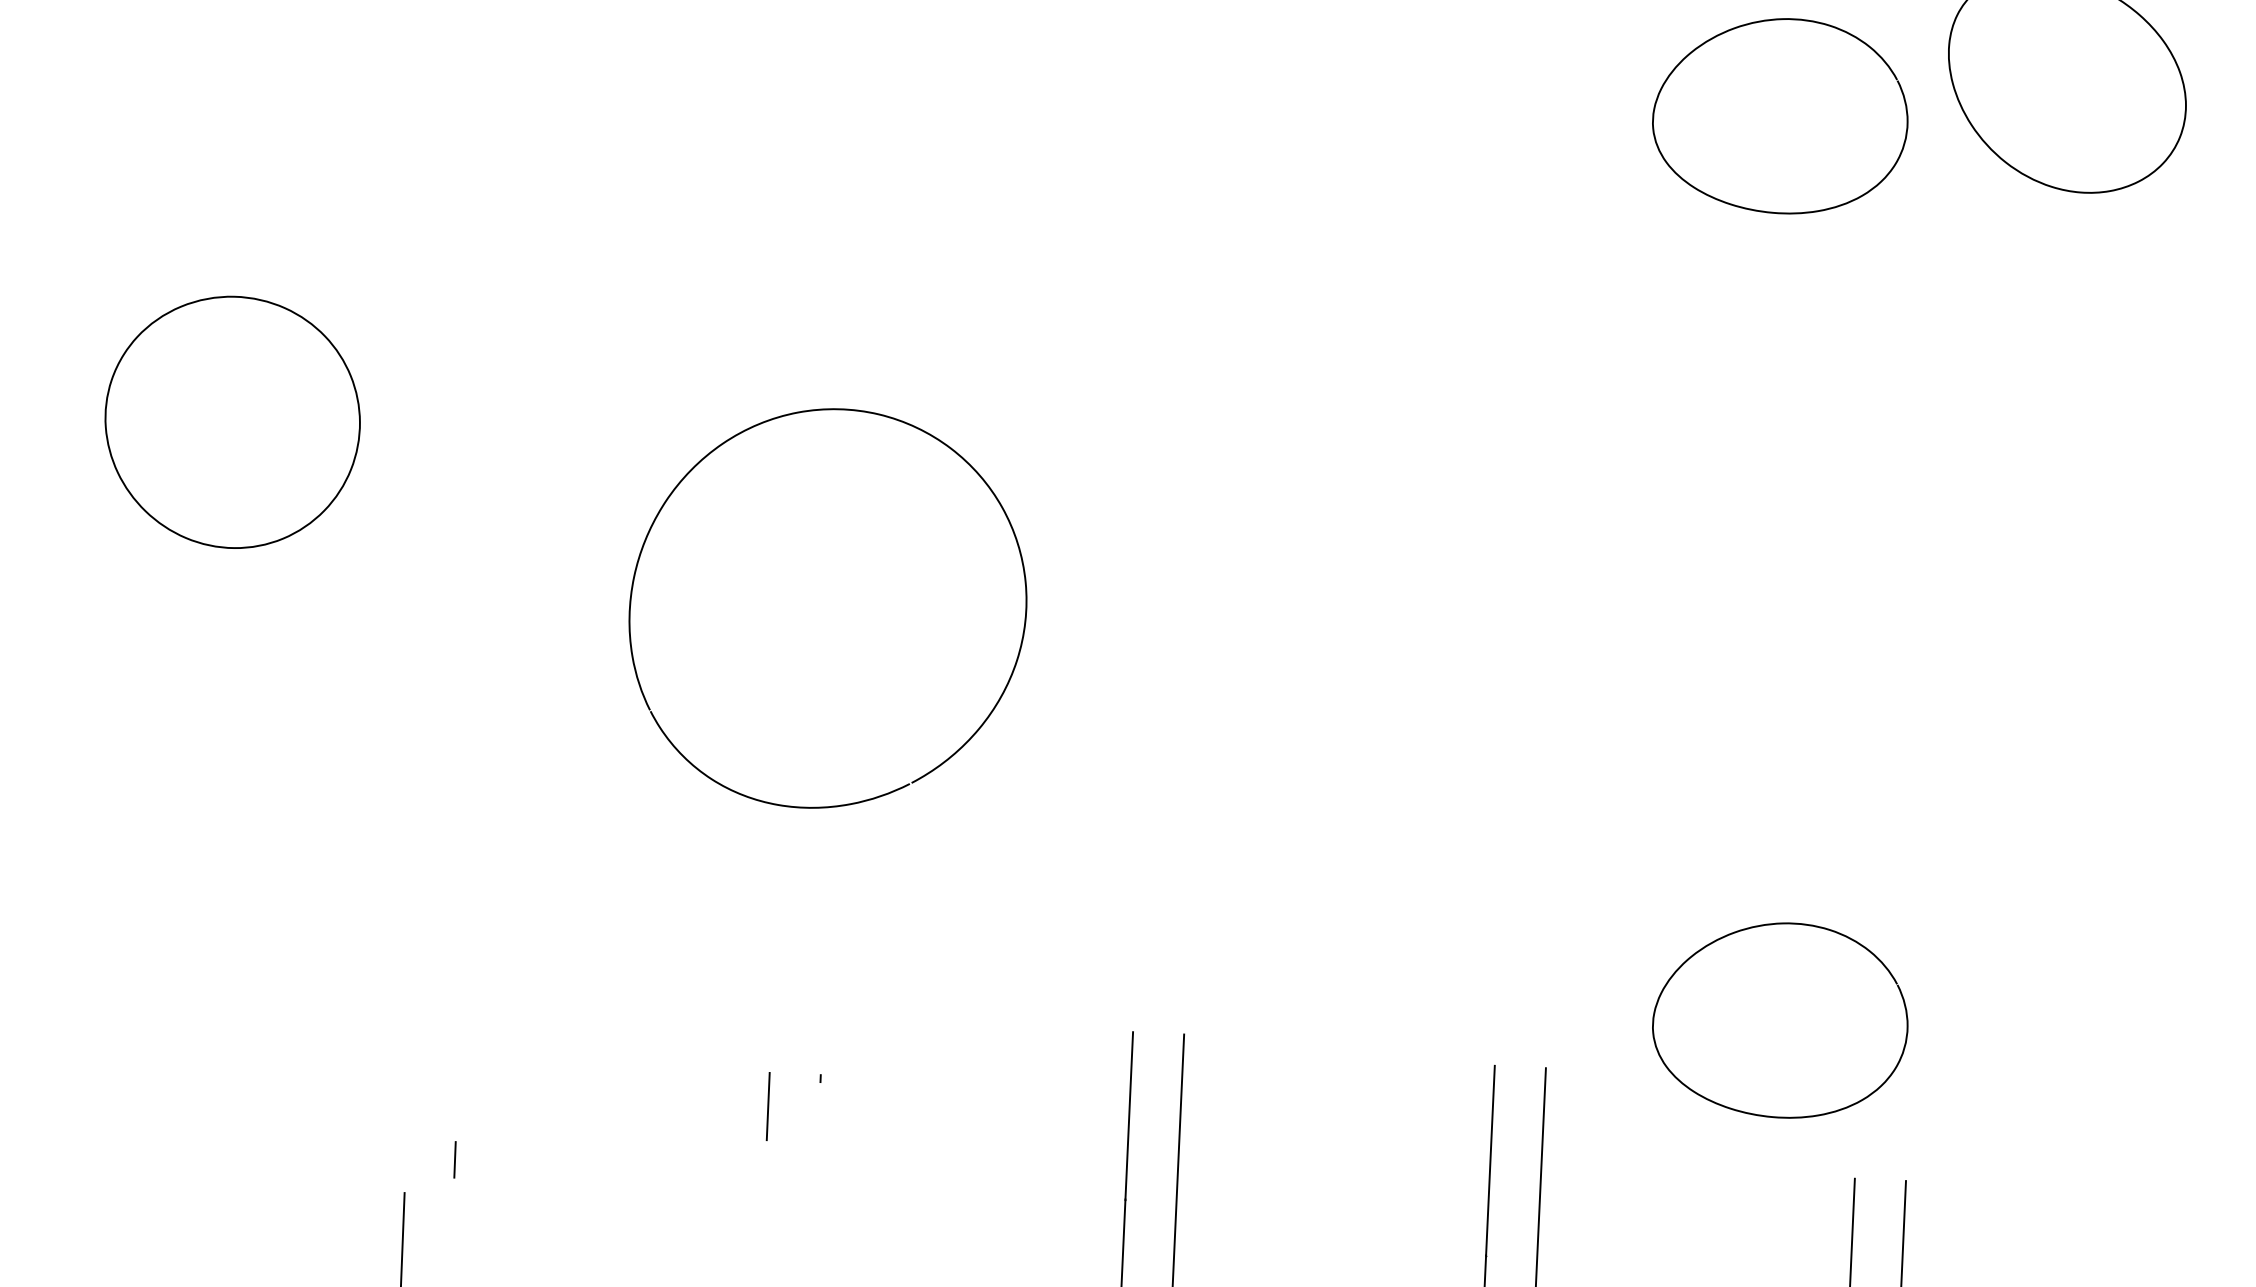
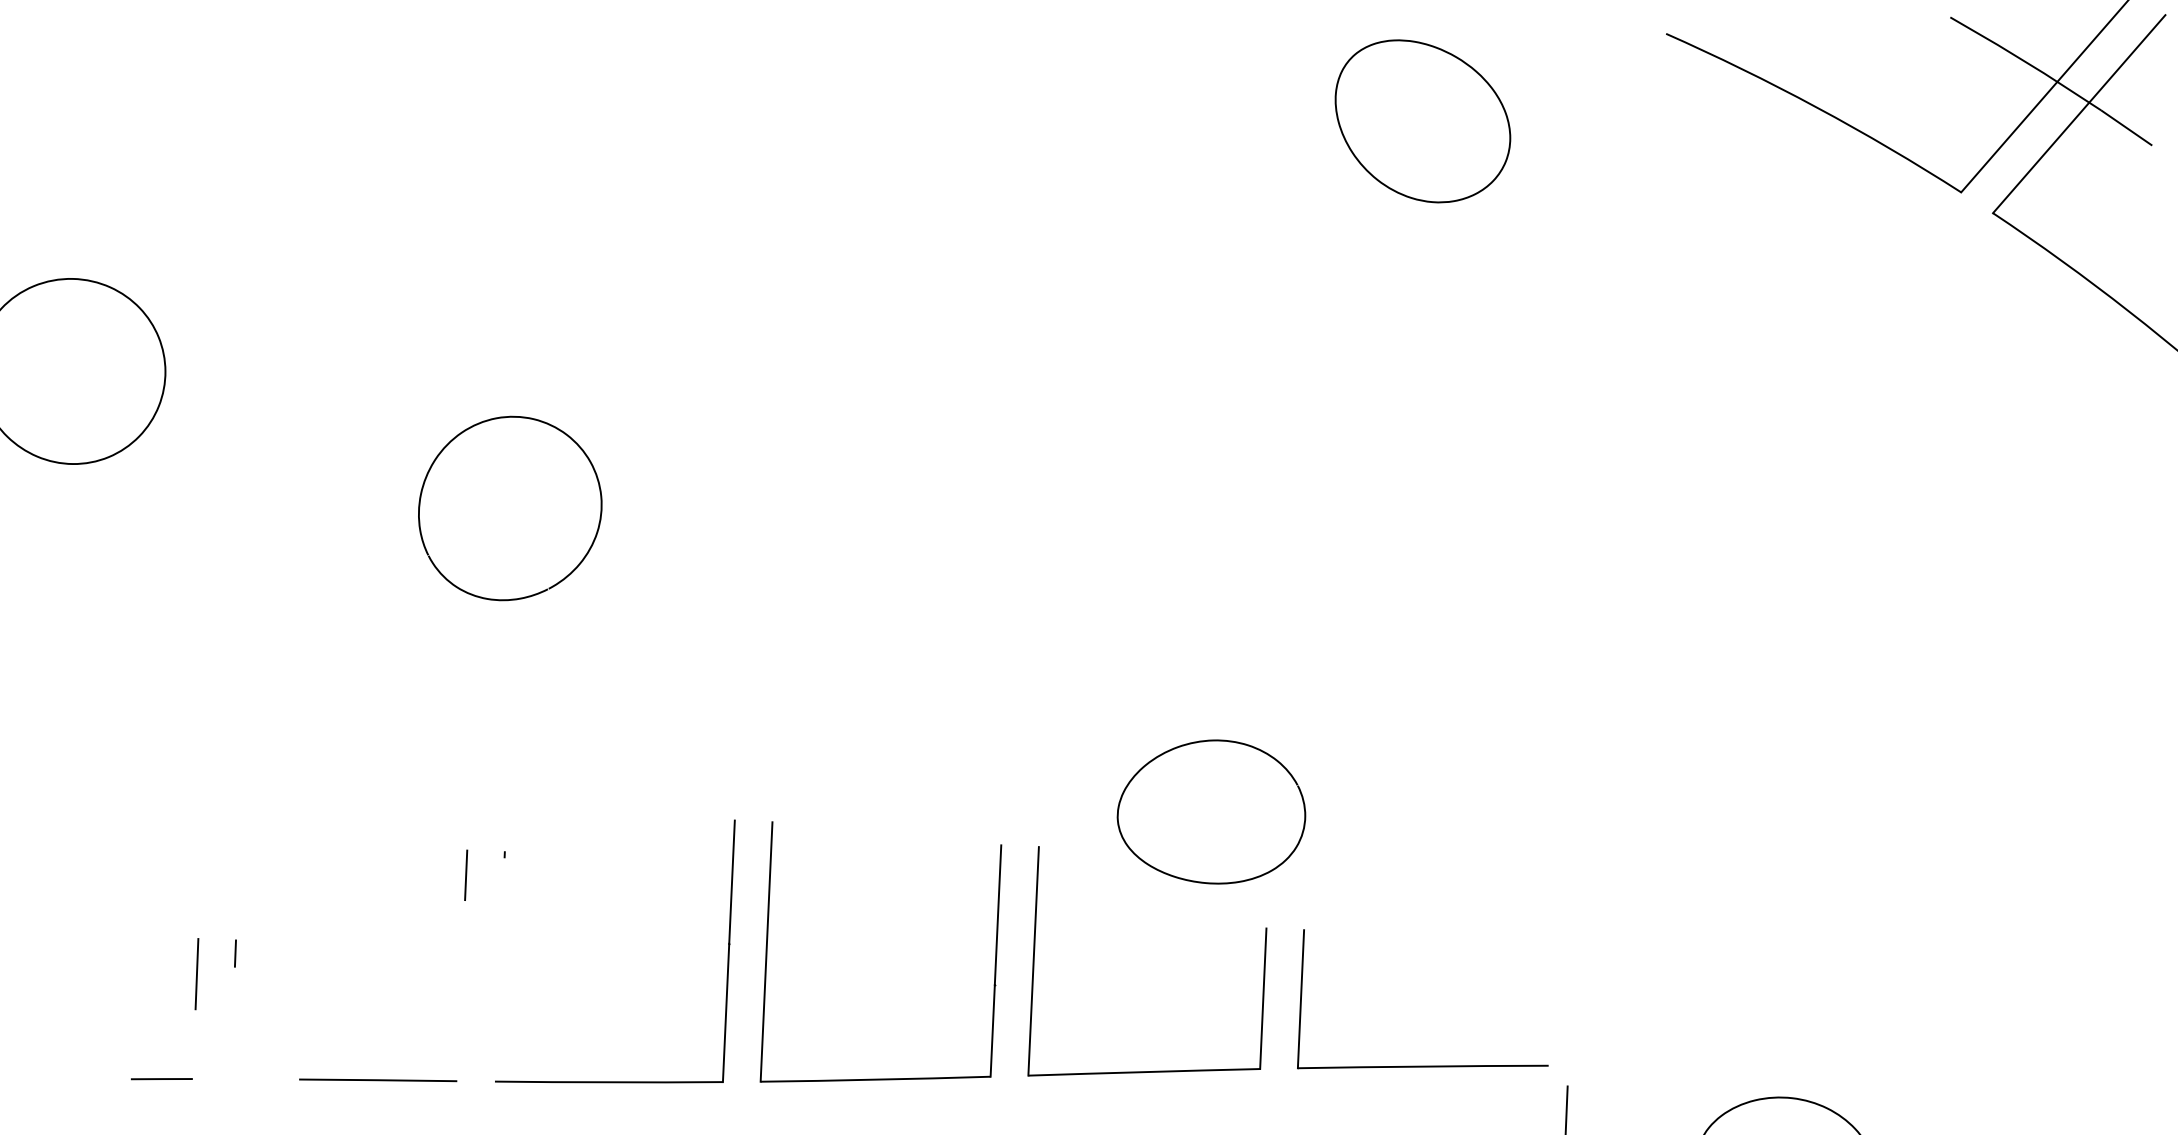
curve: (1769, 21) -> (1203, 76), removed
part: (828, 608) -> (510, 508), size x0.62
line: (455, 1159) -> (235, 953), moved

